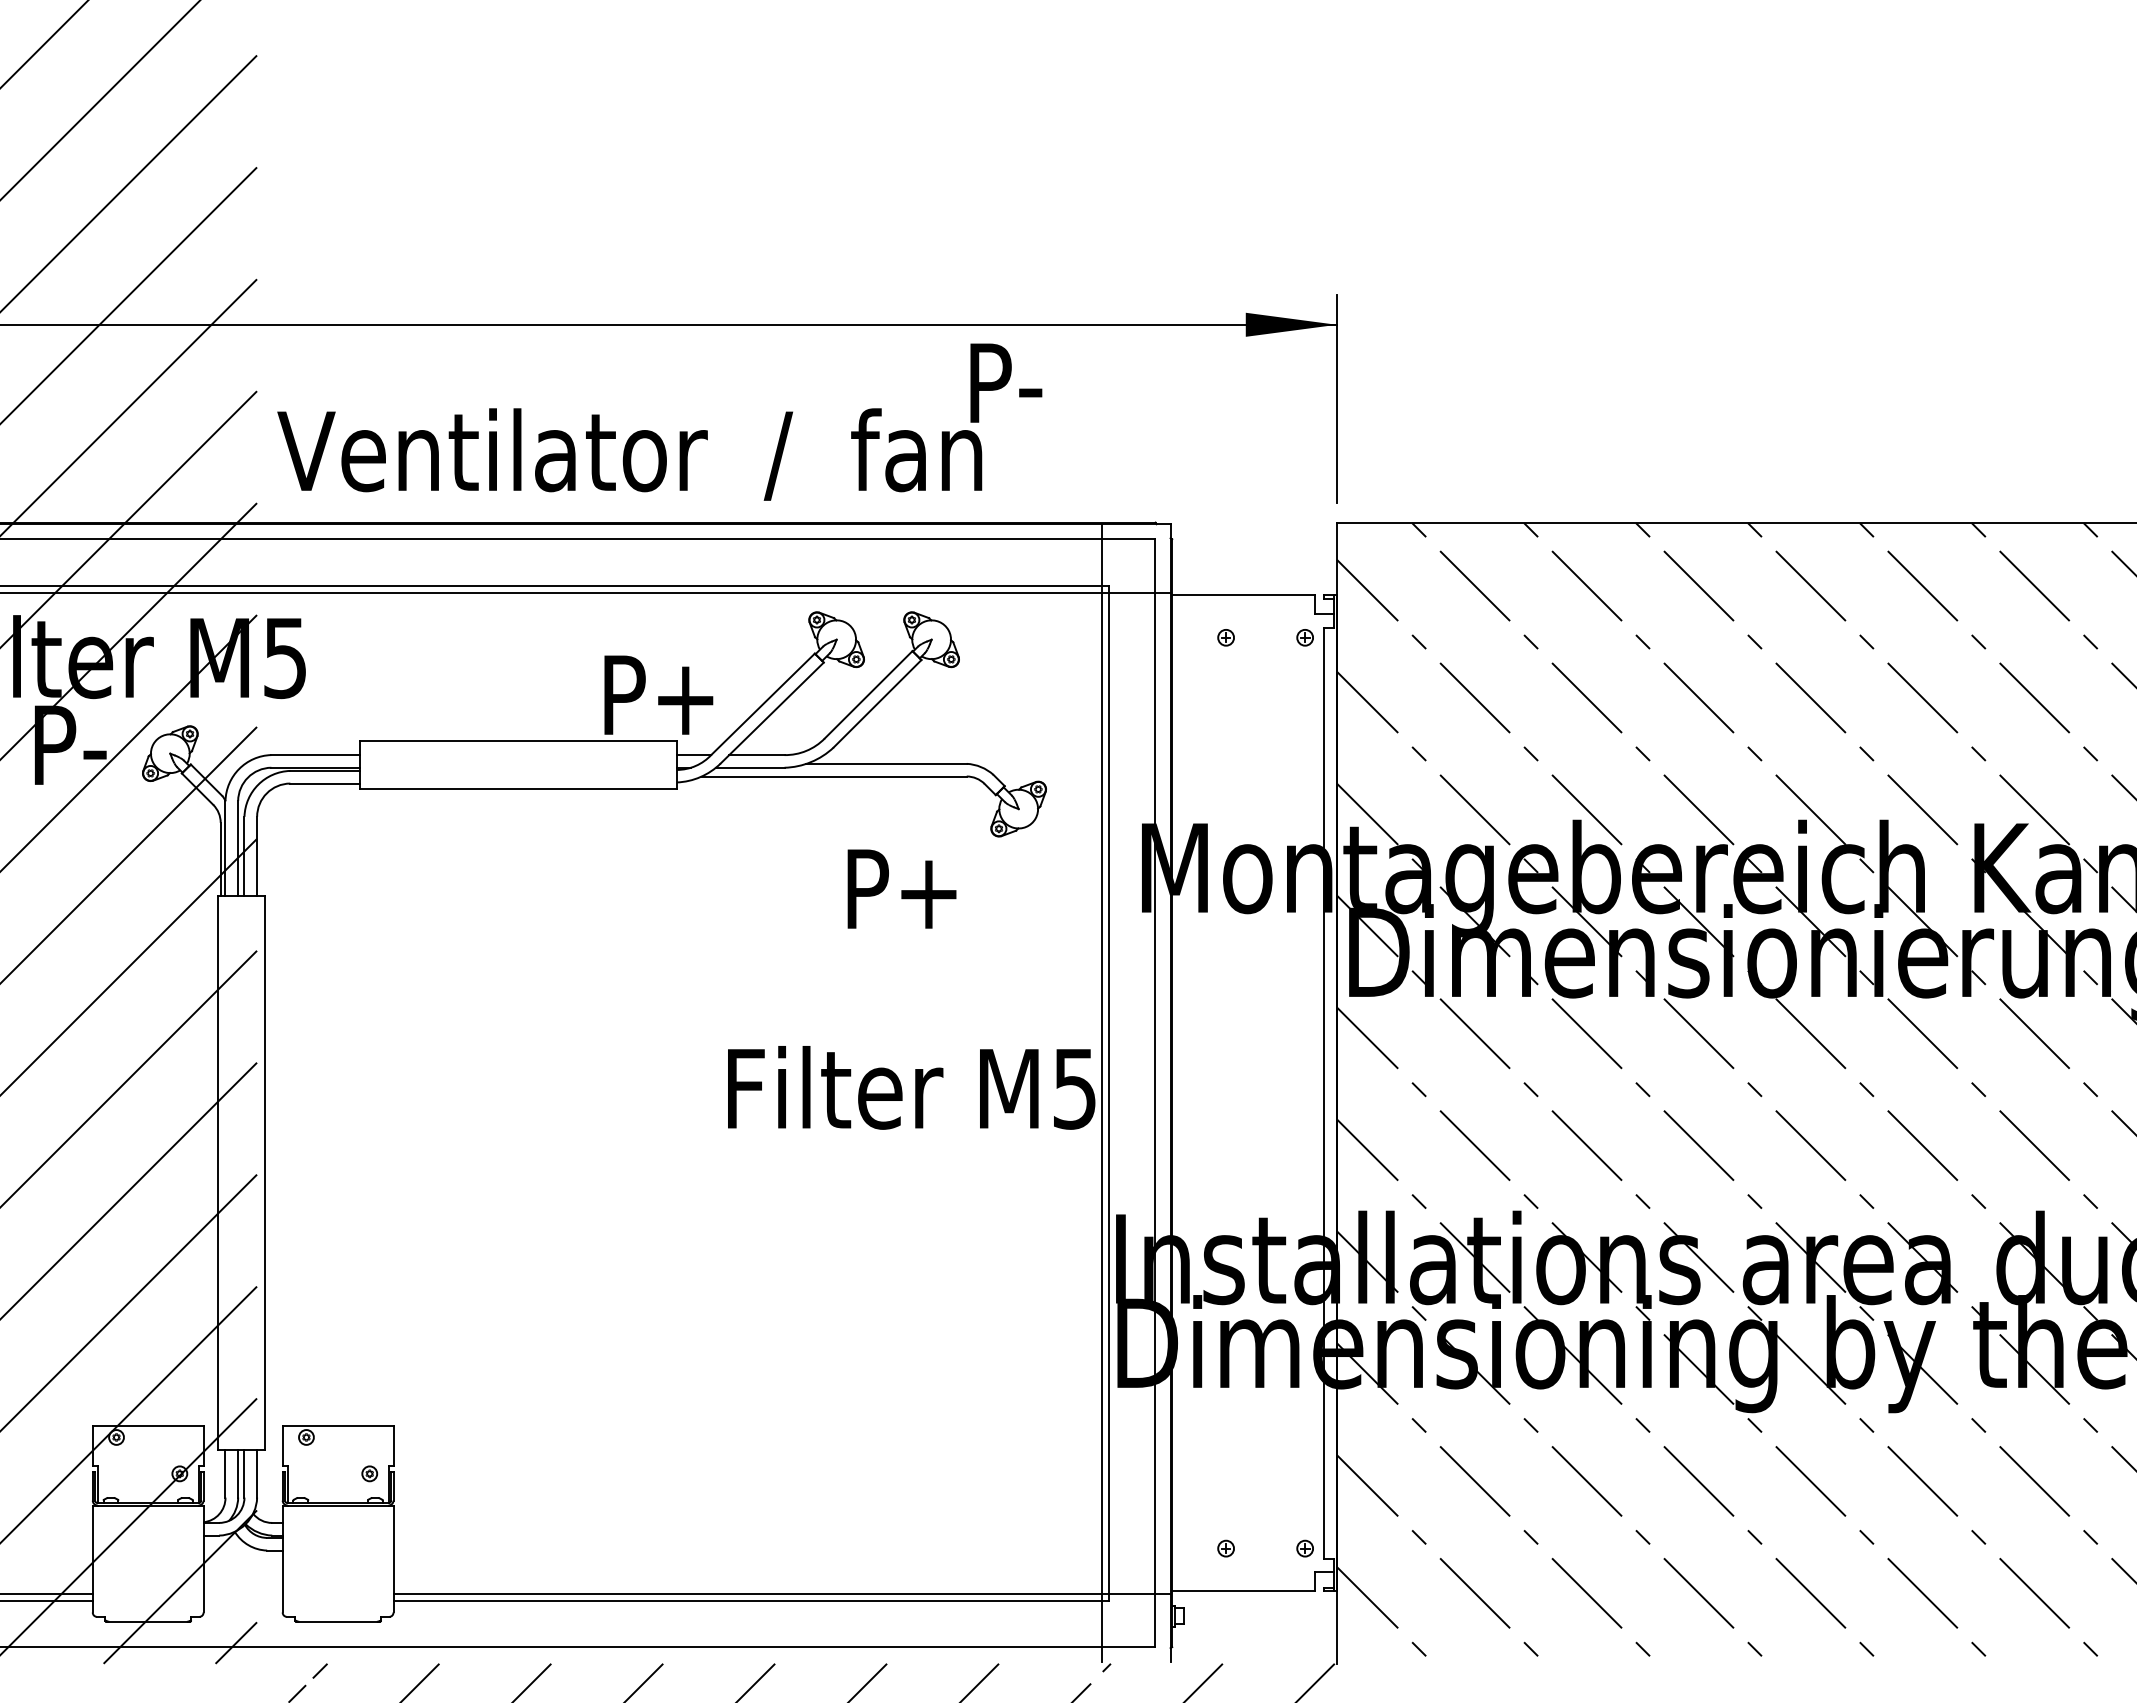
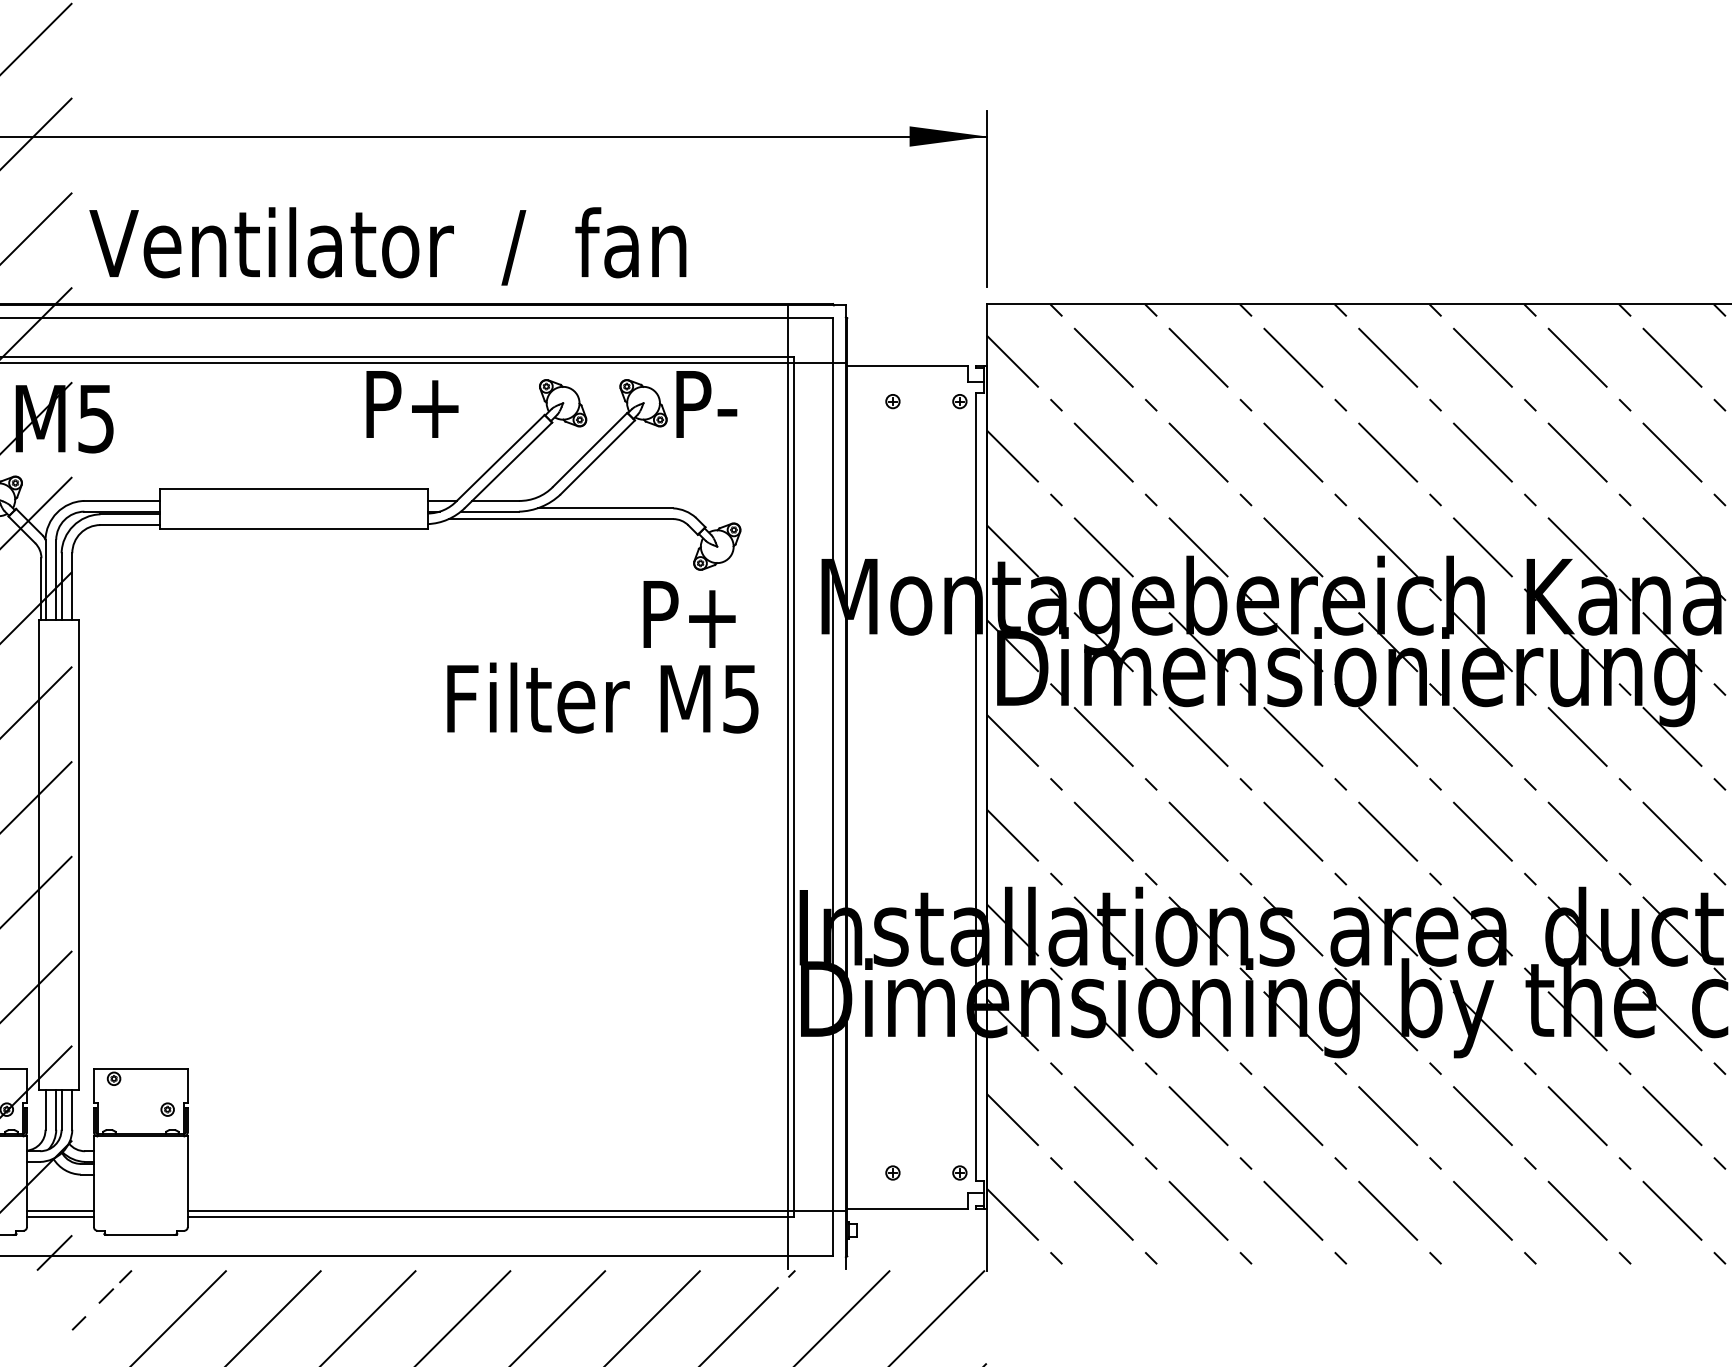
text: (1006, 382) -> (706, 403), moved
text: (658, 694) -> (412, 403), moved
text: (901, 888) -> (689, 613), moved
text: (911, 1087) -> (602, 697), moved
line: (242, 1593) -> (59, 1210), added
line: (242, 1600) -> (59, 1216), added

